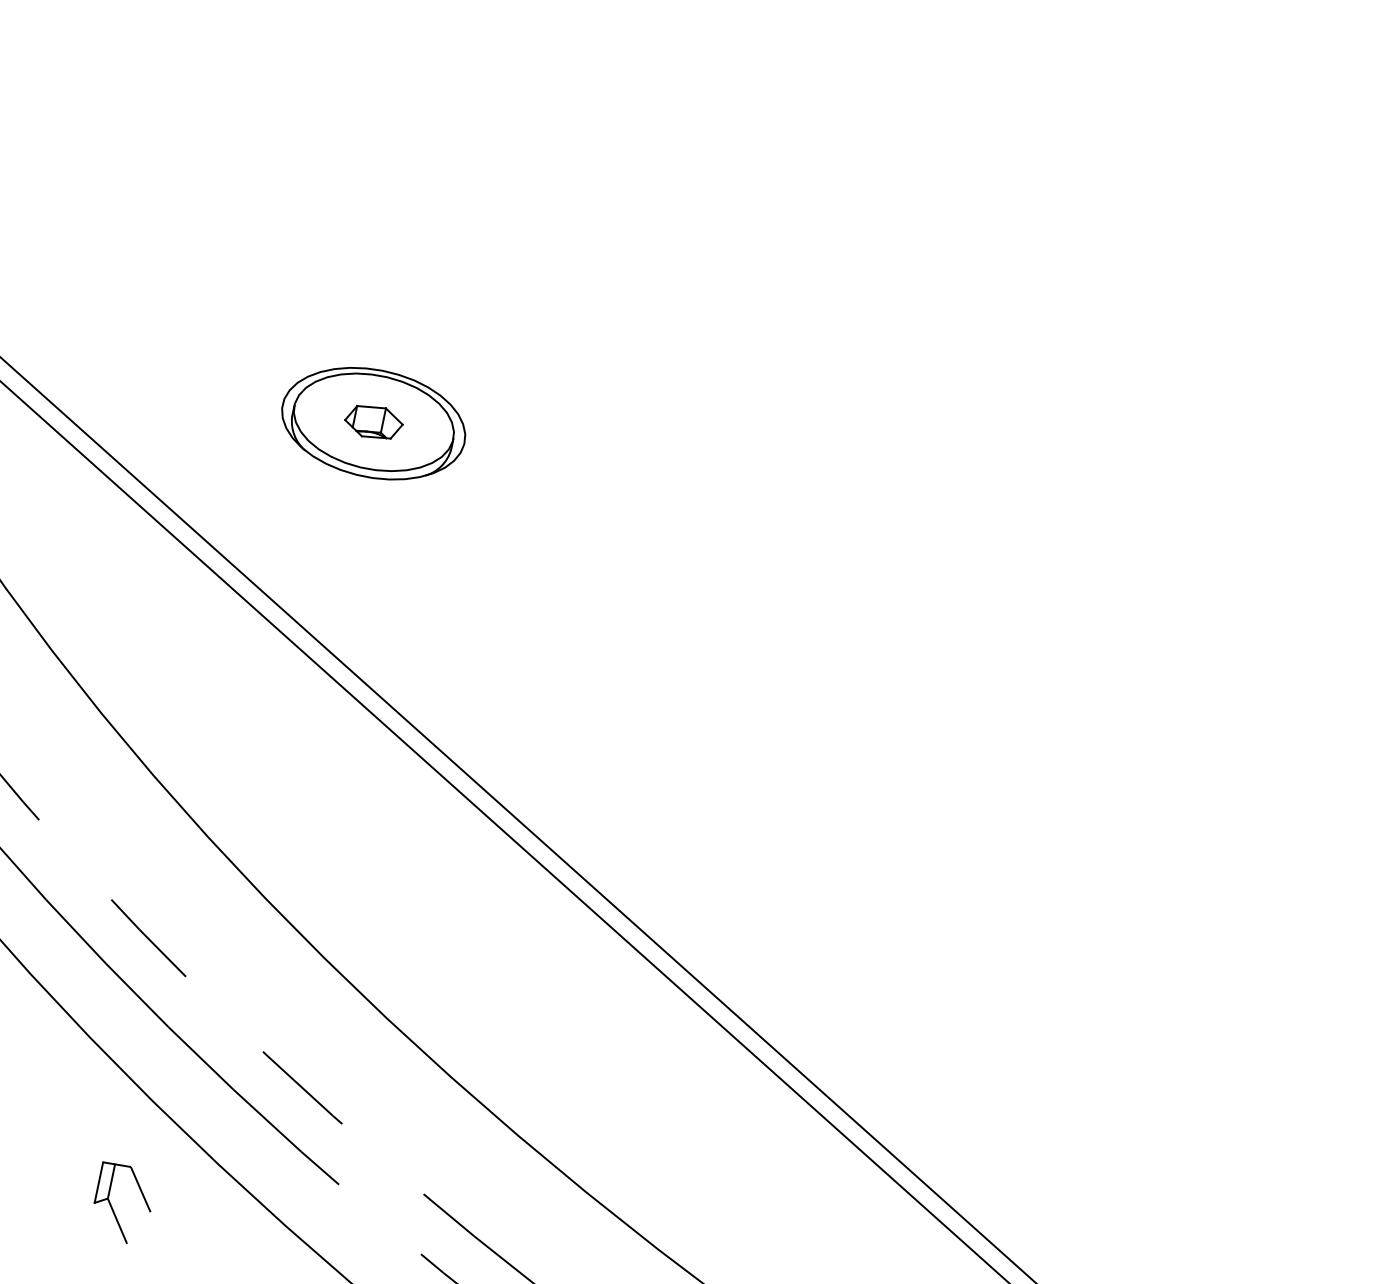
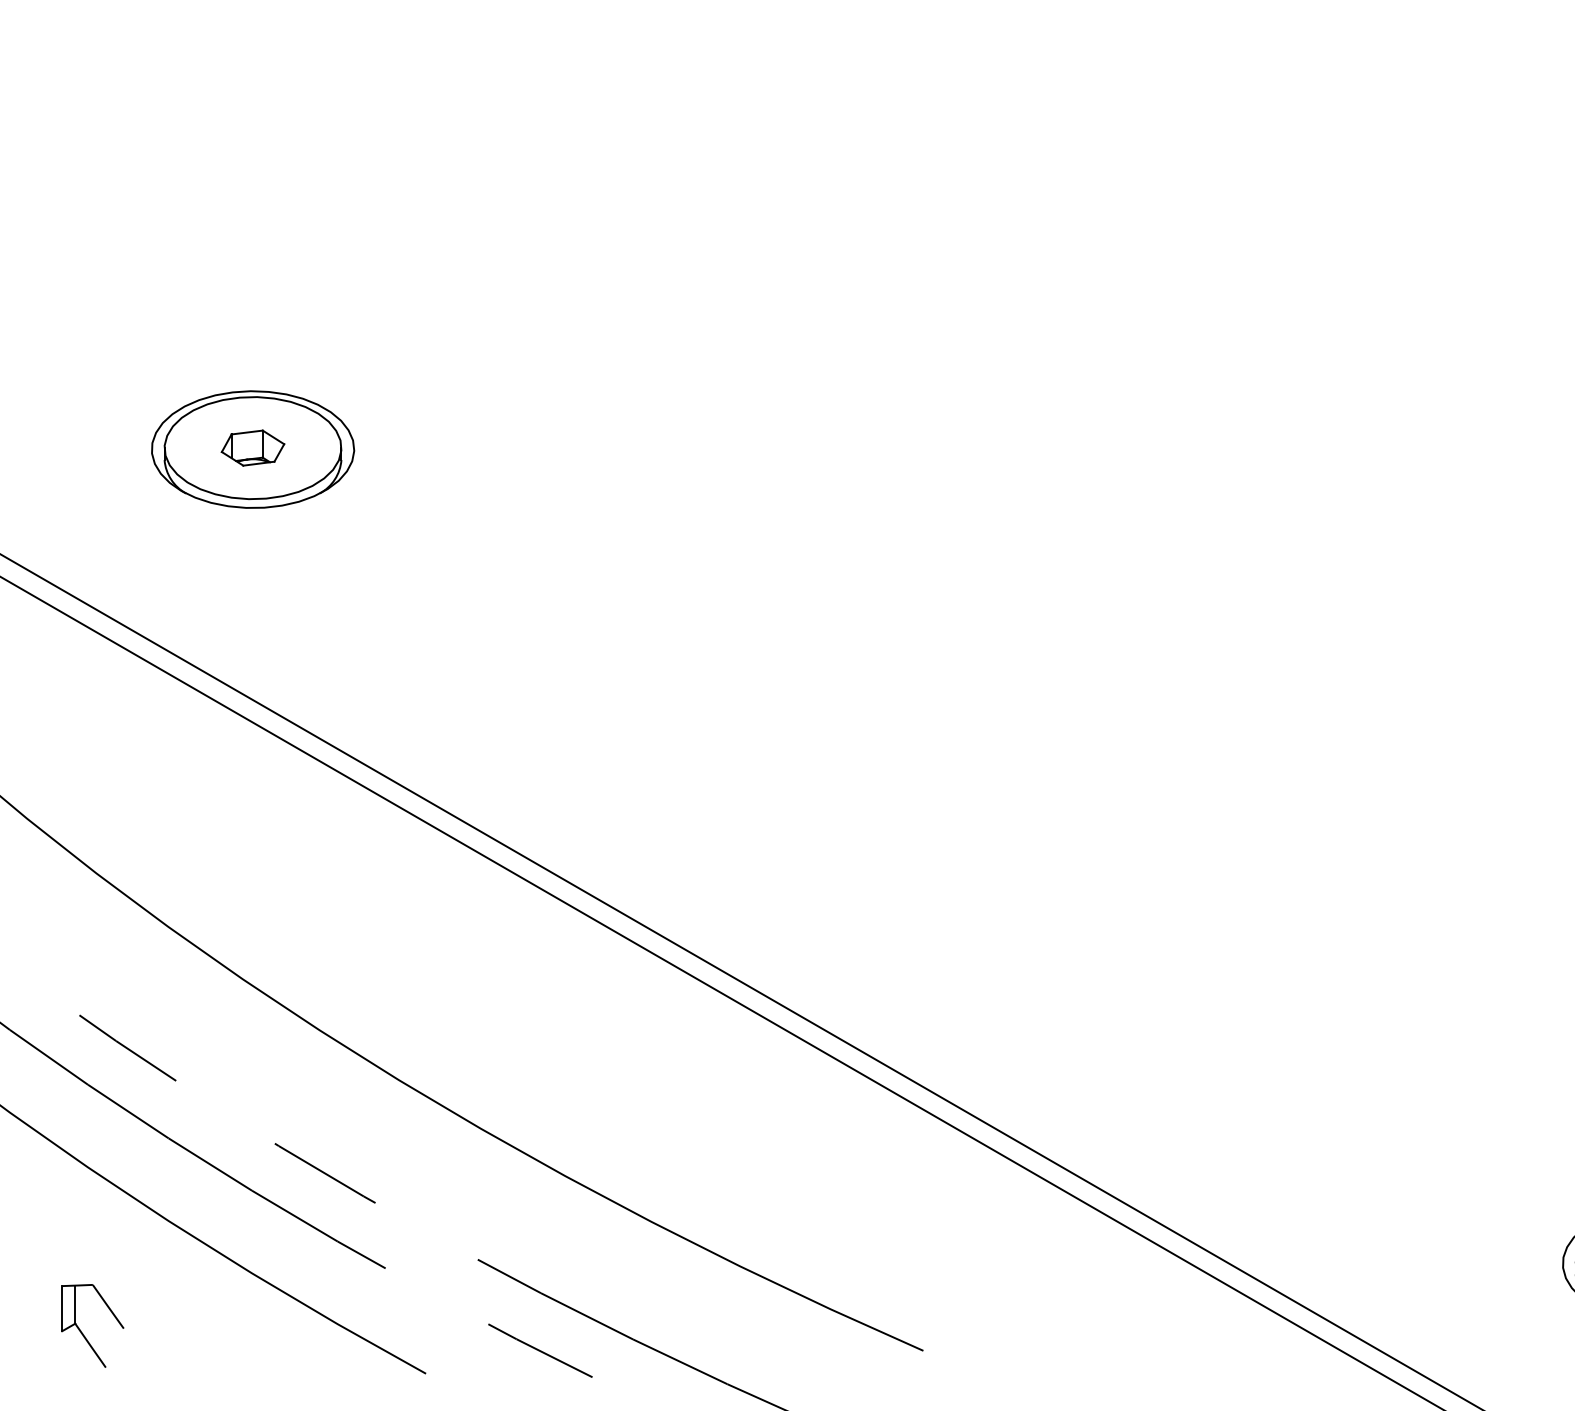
part: (113, 1208) -> (83, 1333), moved

